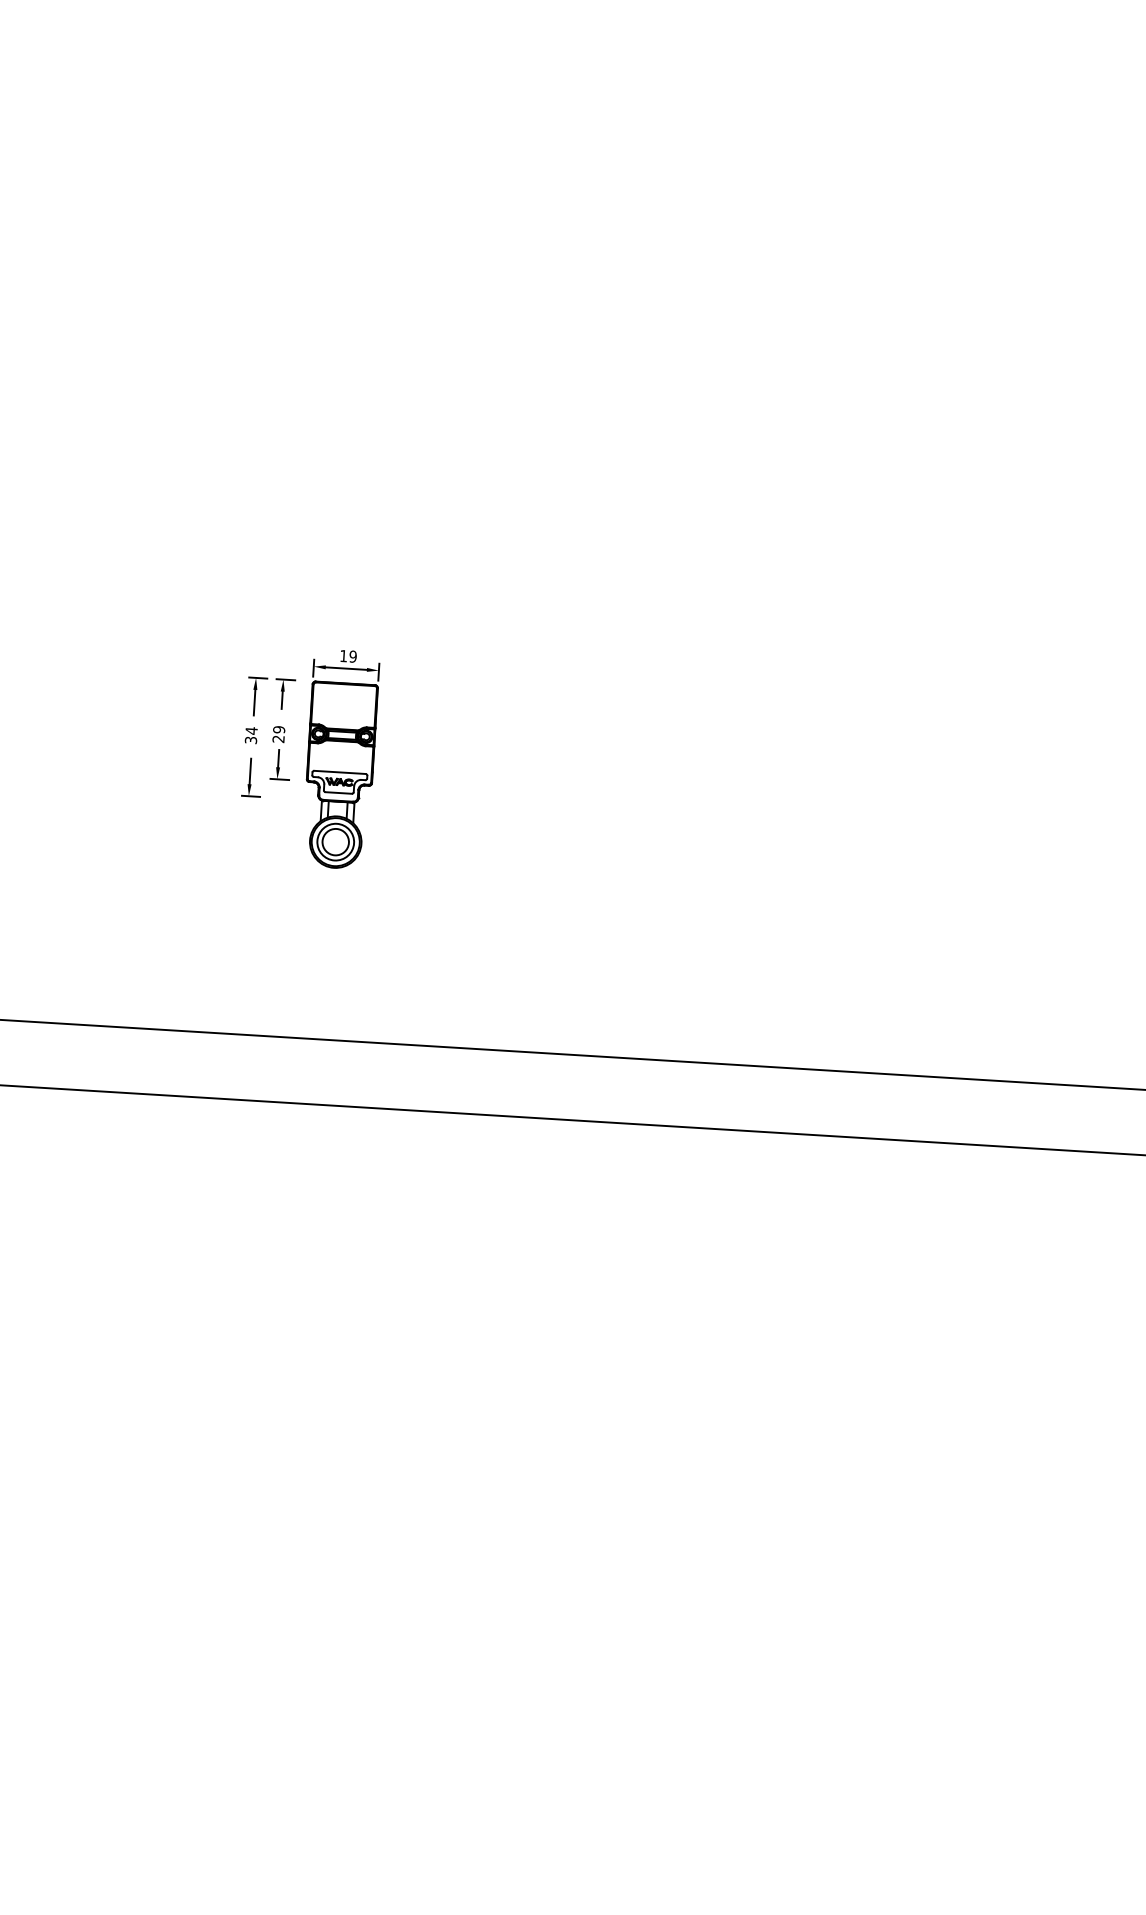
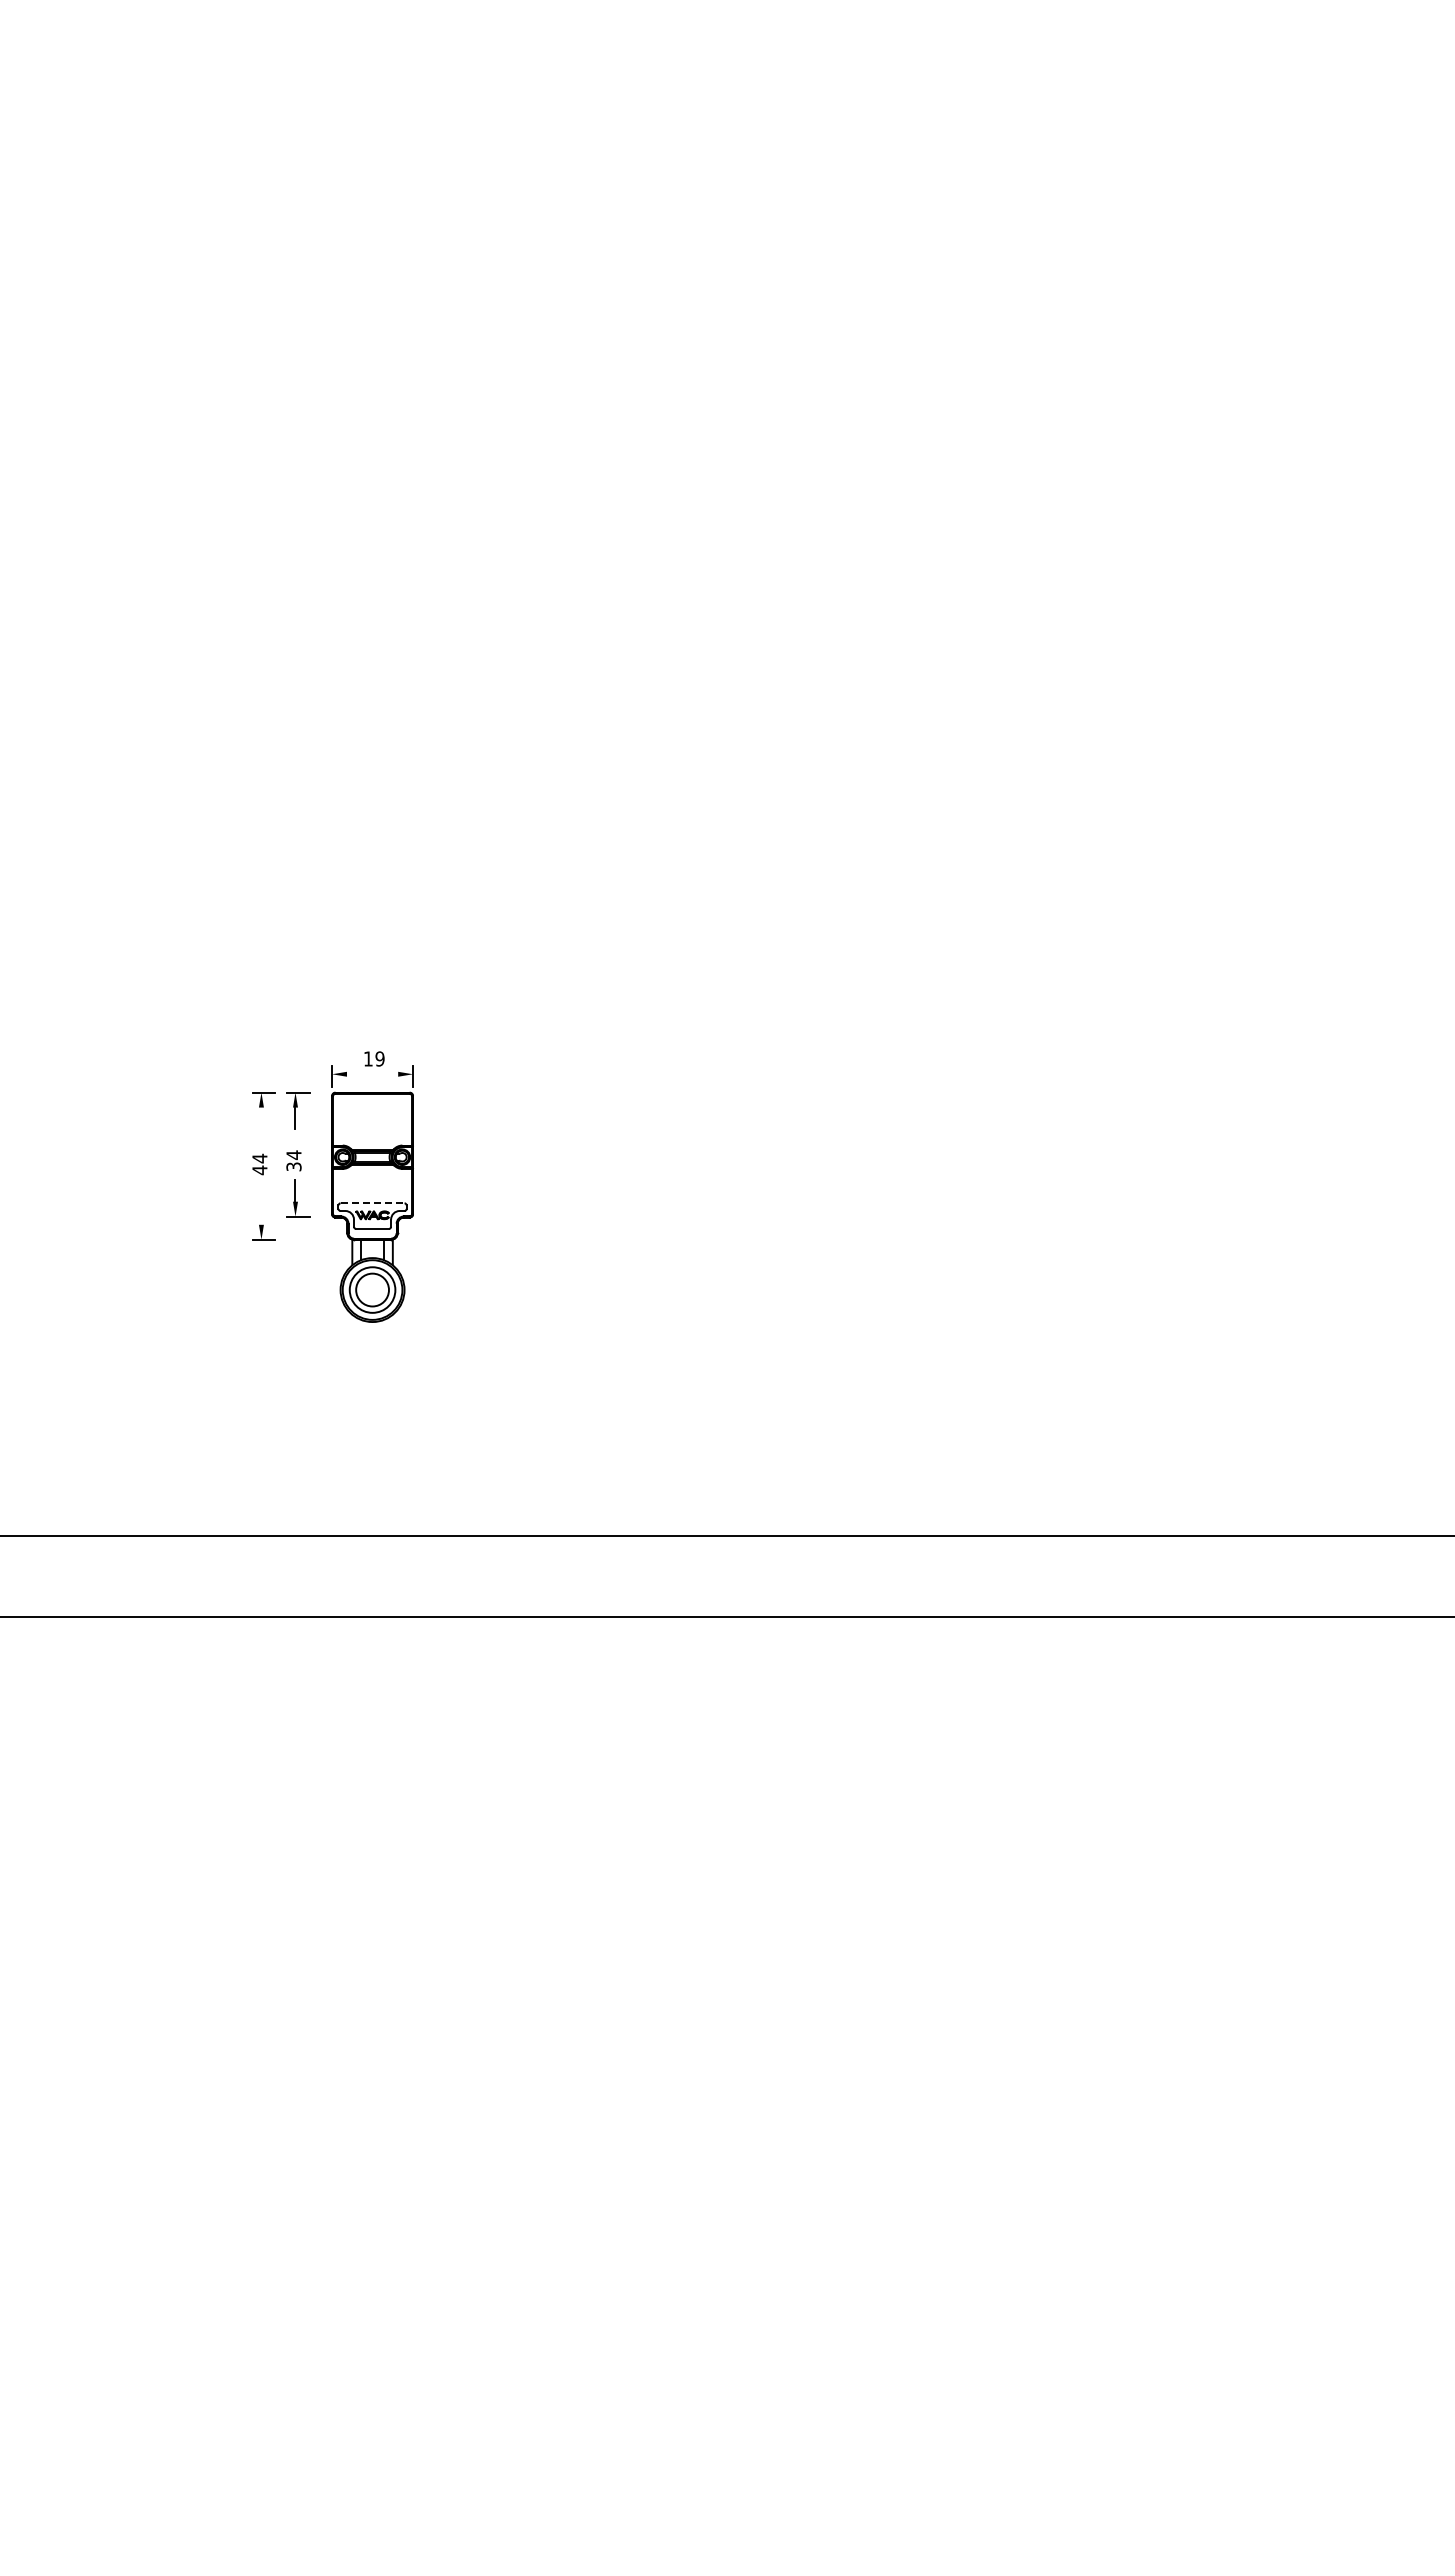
line: (346, 668) -> (372, 1074), removed
line: (254, 702) -> (261, 1123), removed
text: (278, 734) -> (293, 1160), 29 -> 34
text: (250, 740) -> (259, 1170), 34 -> 44
line: (250, 771) -> (261, 1208), removed
line: (339, 772) -> (372, 1203), solid -> dashed

